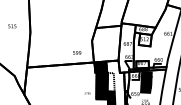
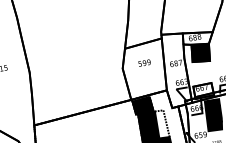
fill: (144, 39) -> (199, 52), added
text: (77, 52) -> (144, 62), moved

